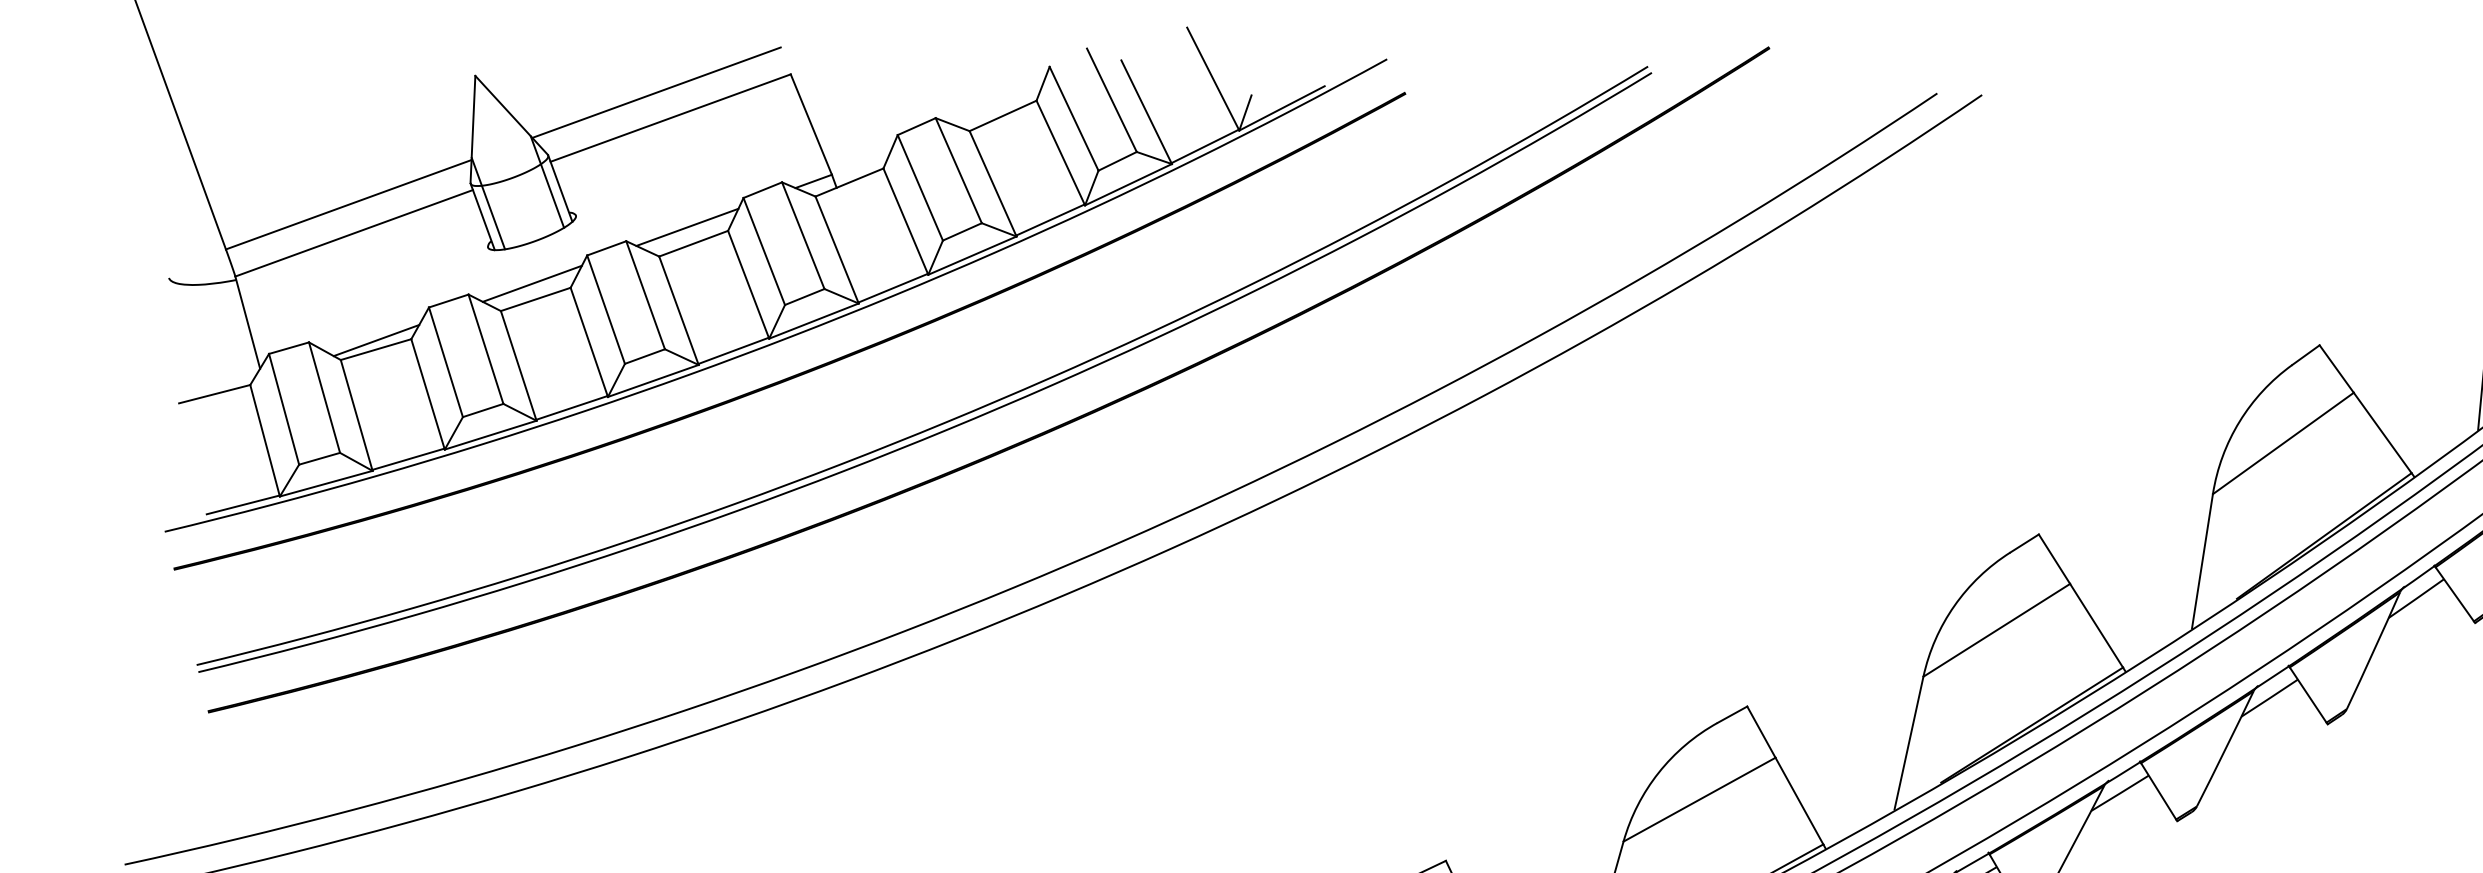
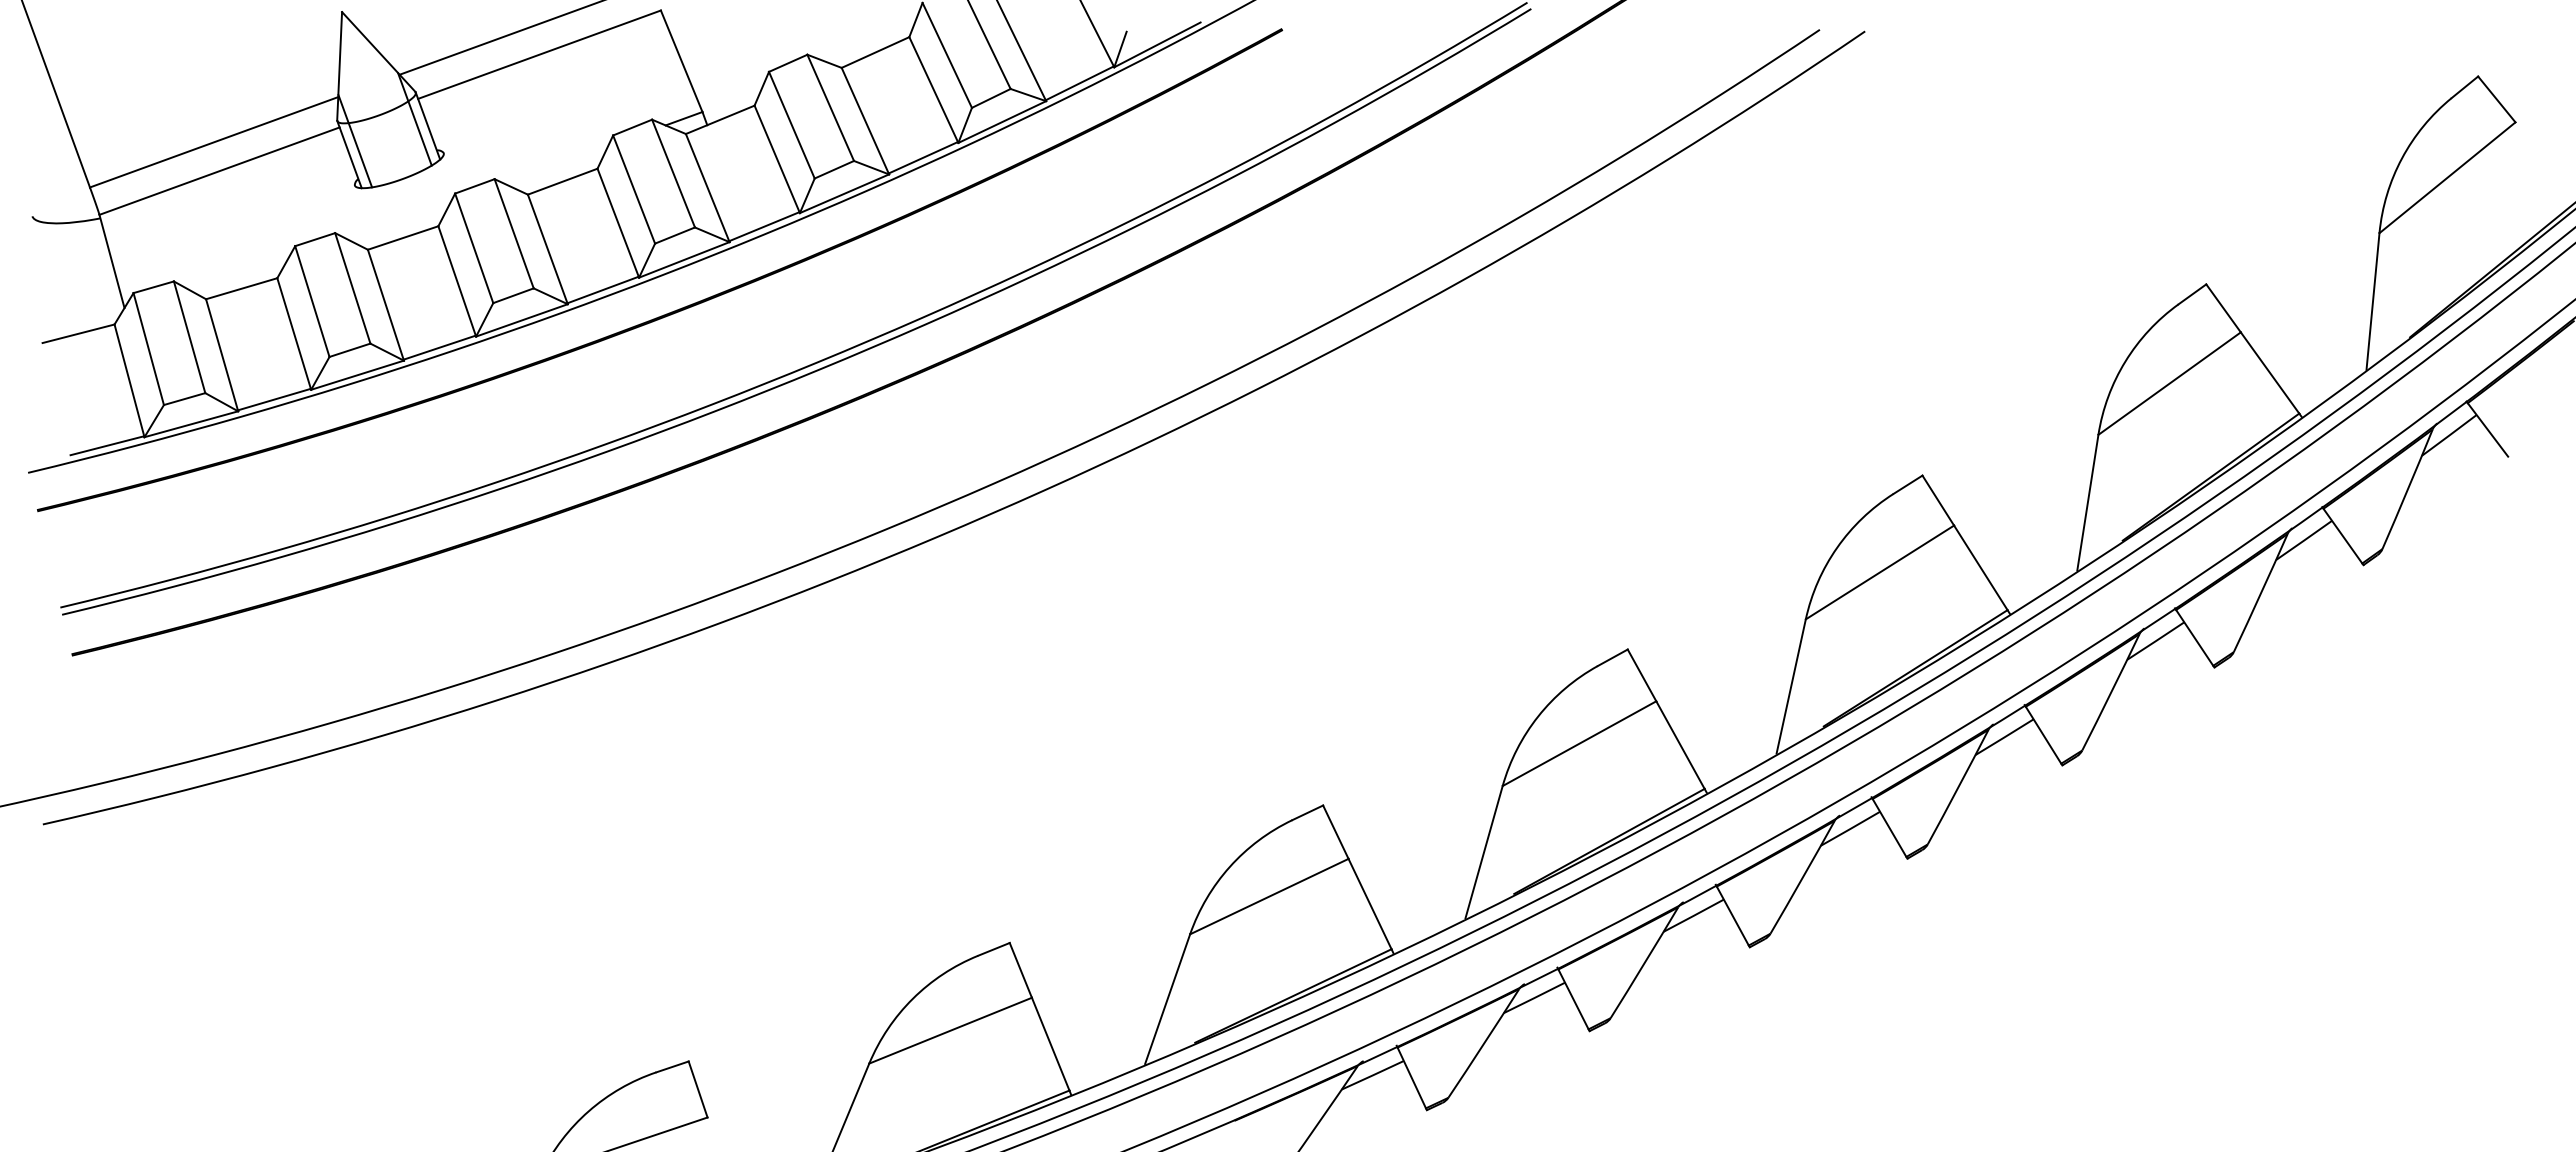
line: (687, 226) -> (556, 164), removed
line: (532, 284) -> (399, 222), removed
line: (375, 340) -> (241, 279), removed

